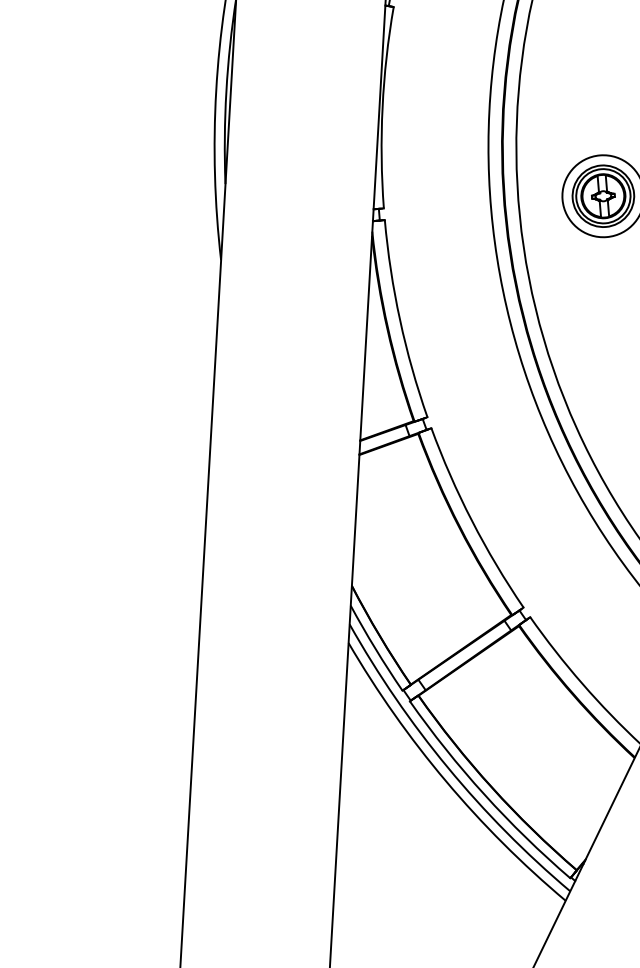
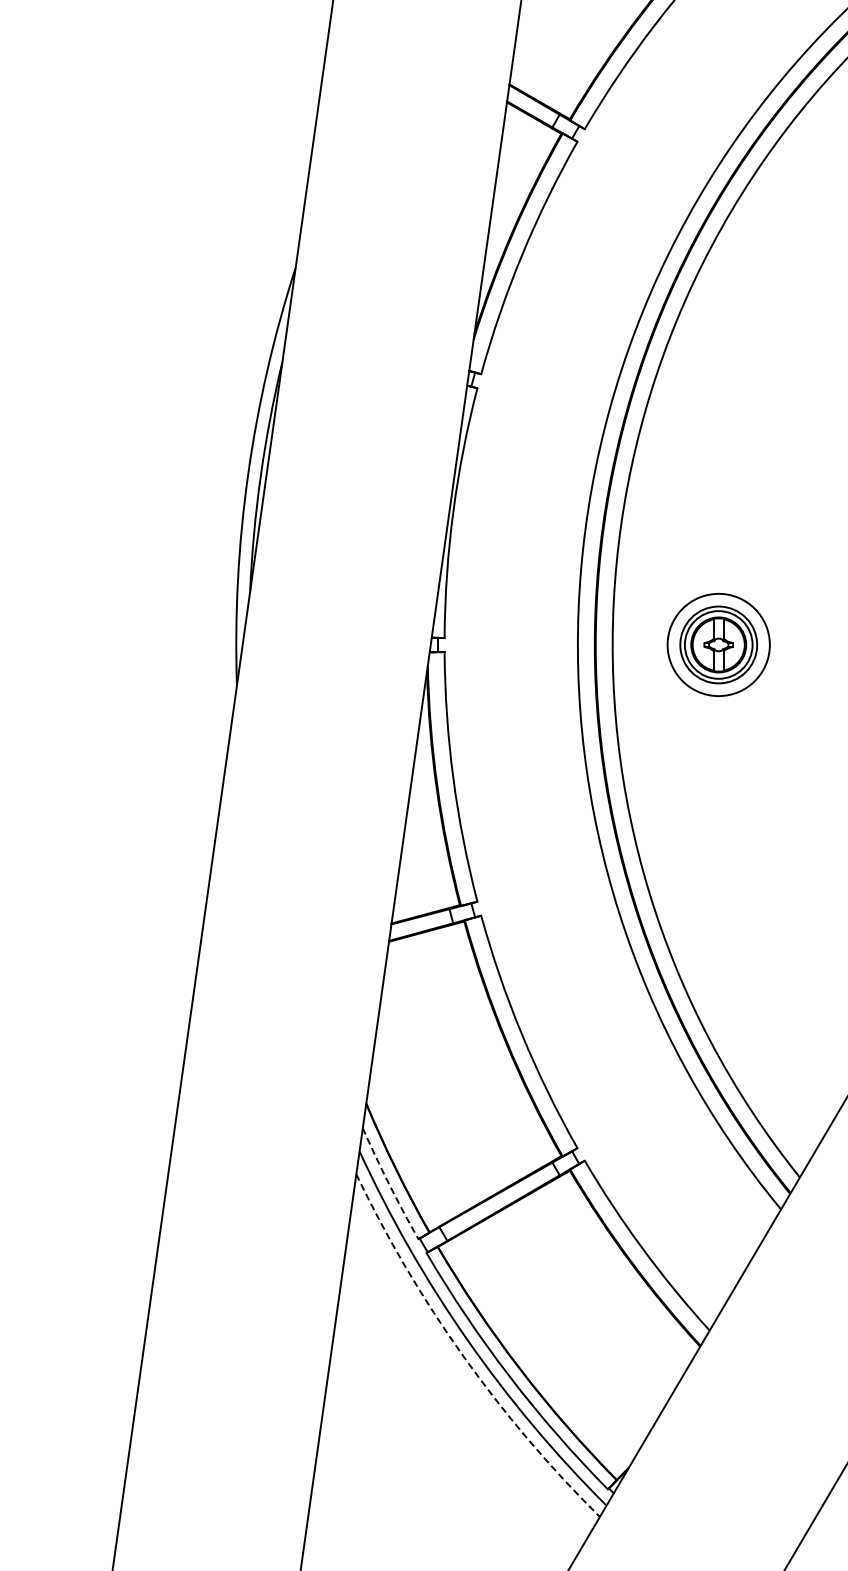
arc: (375, 648) -> (389, 1184), solid -> dashed
arc: (446, 781) -> (463, 1356), solid -> dashed

